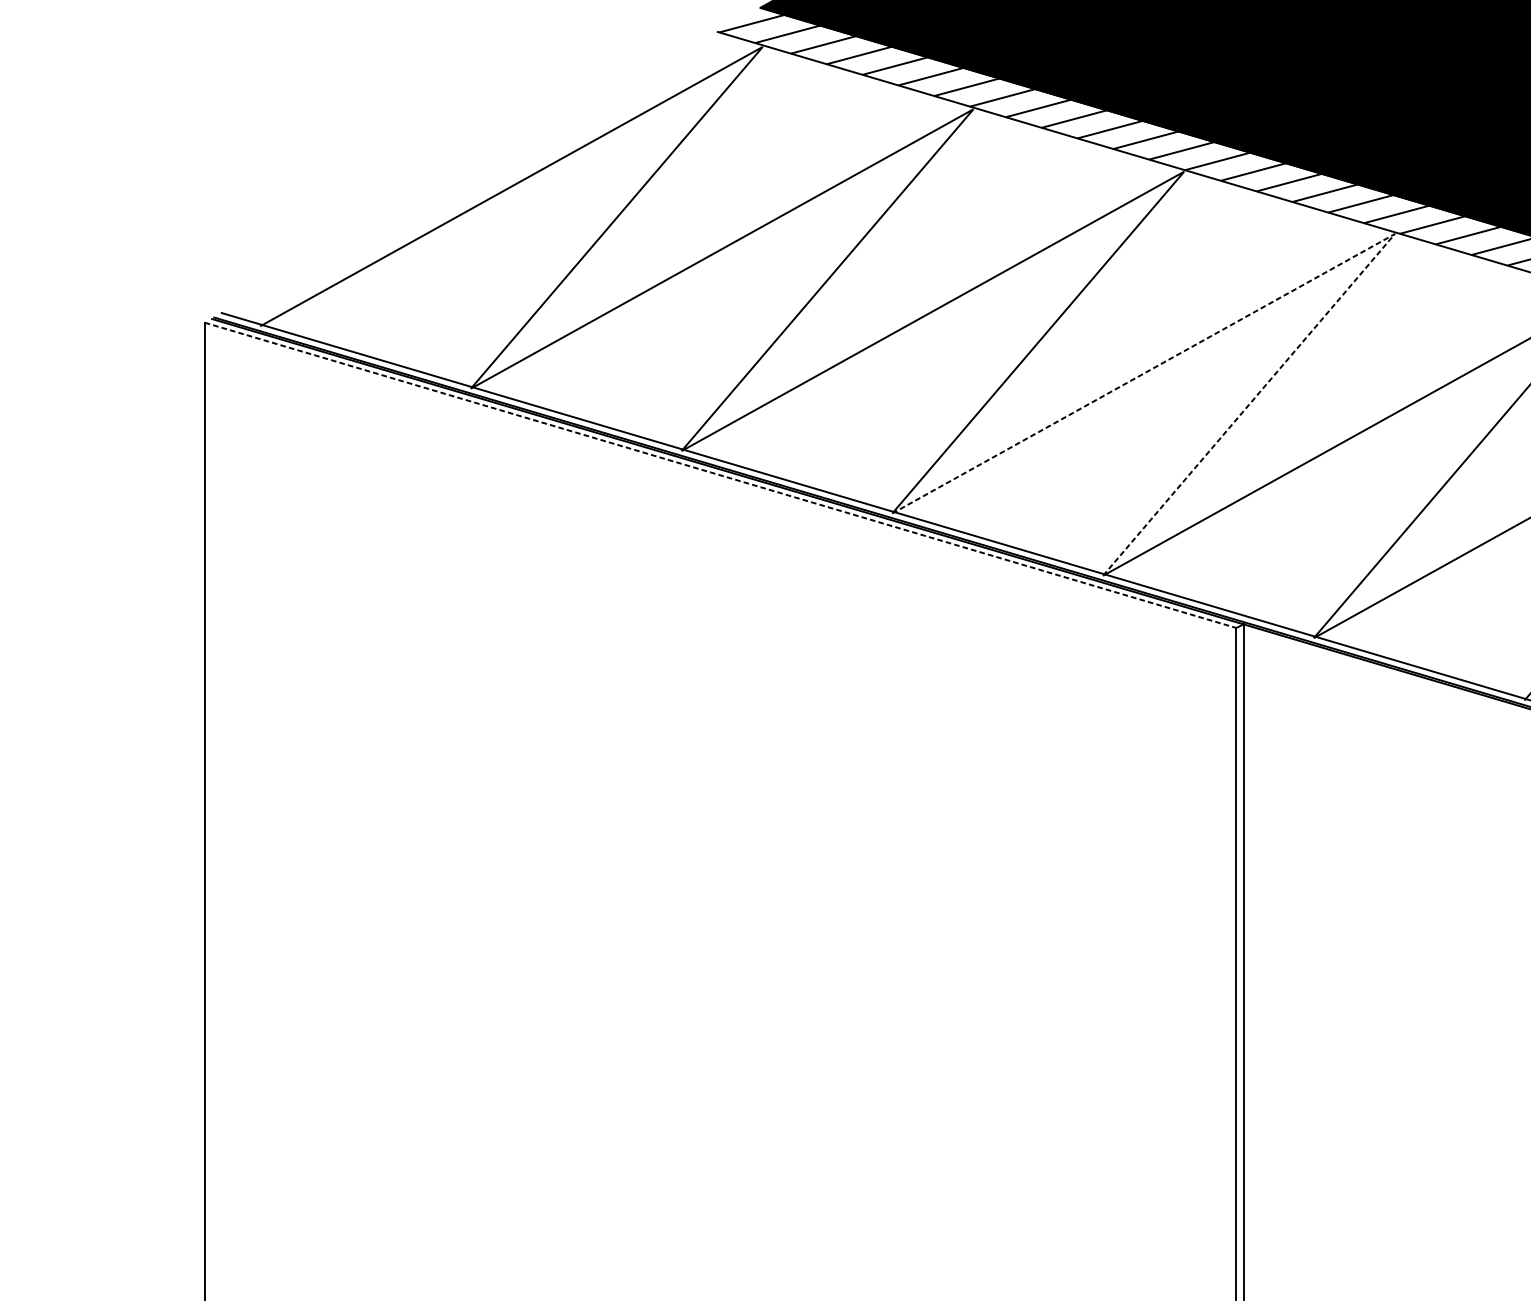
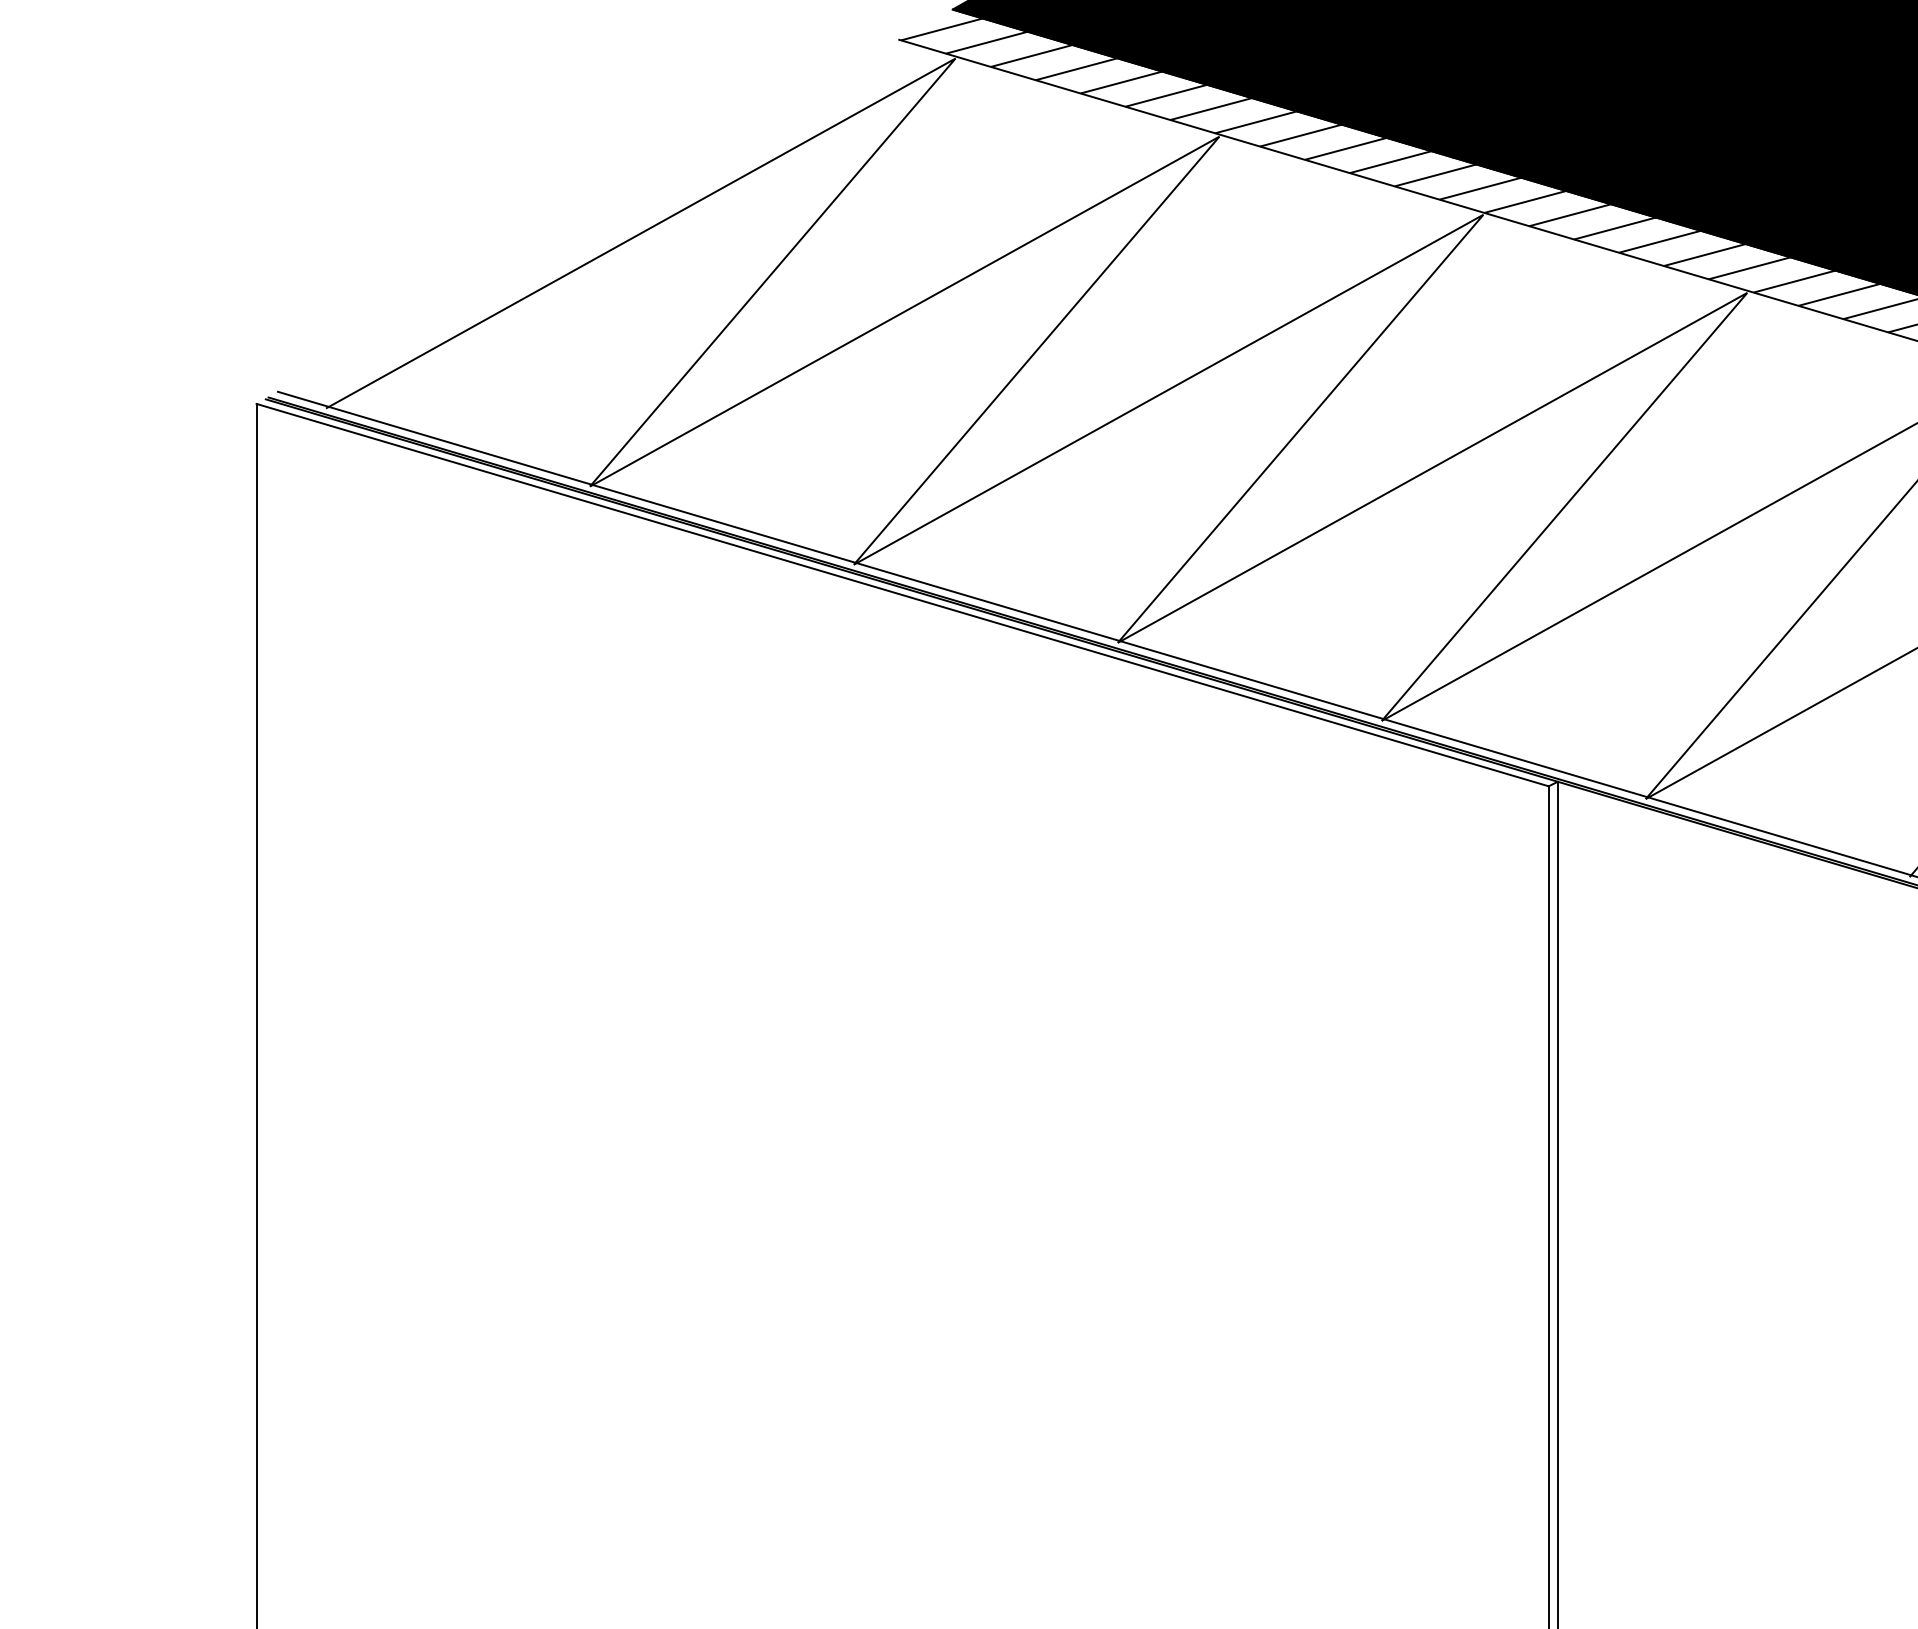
line: (1340, 264) -> (1679, 330), dashed -> solid
line: (720, 475) -> (902, 595), dashed -> solid

